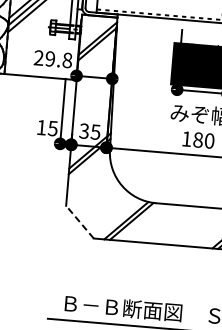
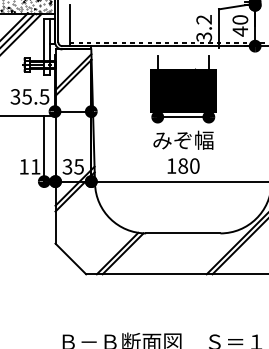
text: (52, 58) -> (29, 96), 29.8 -> 35.5
text: (52, 128) -> (35, 166), 15 -> 11
line: (79, 221) -> (70, 258), dashed -> solid

